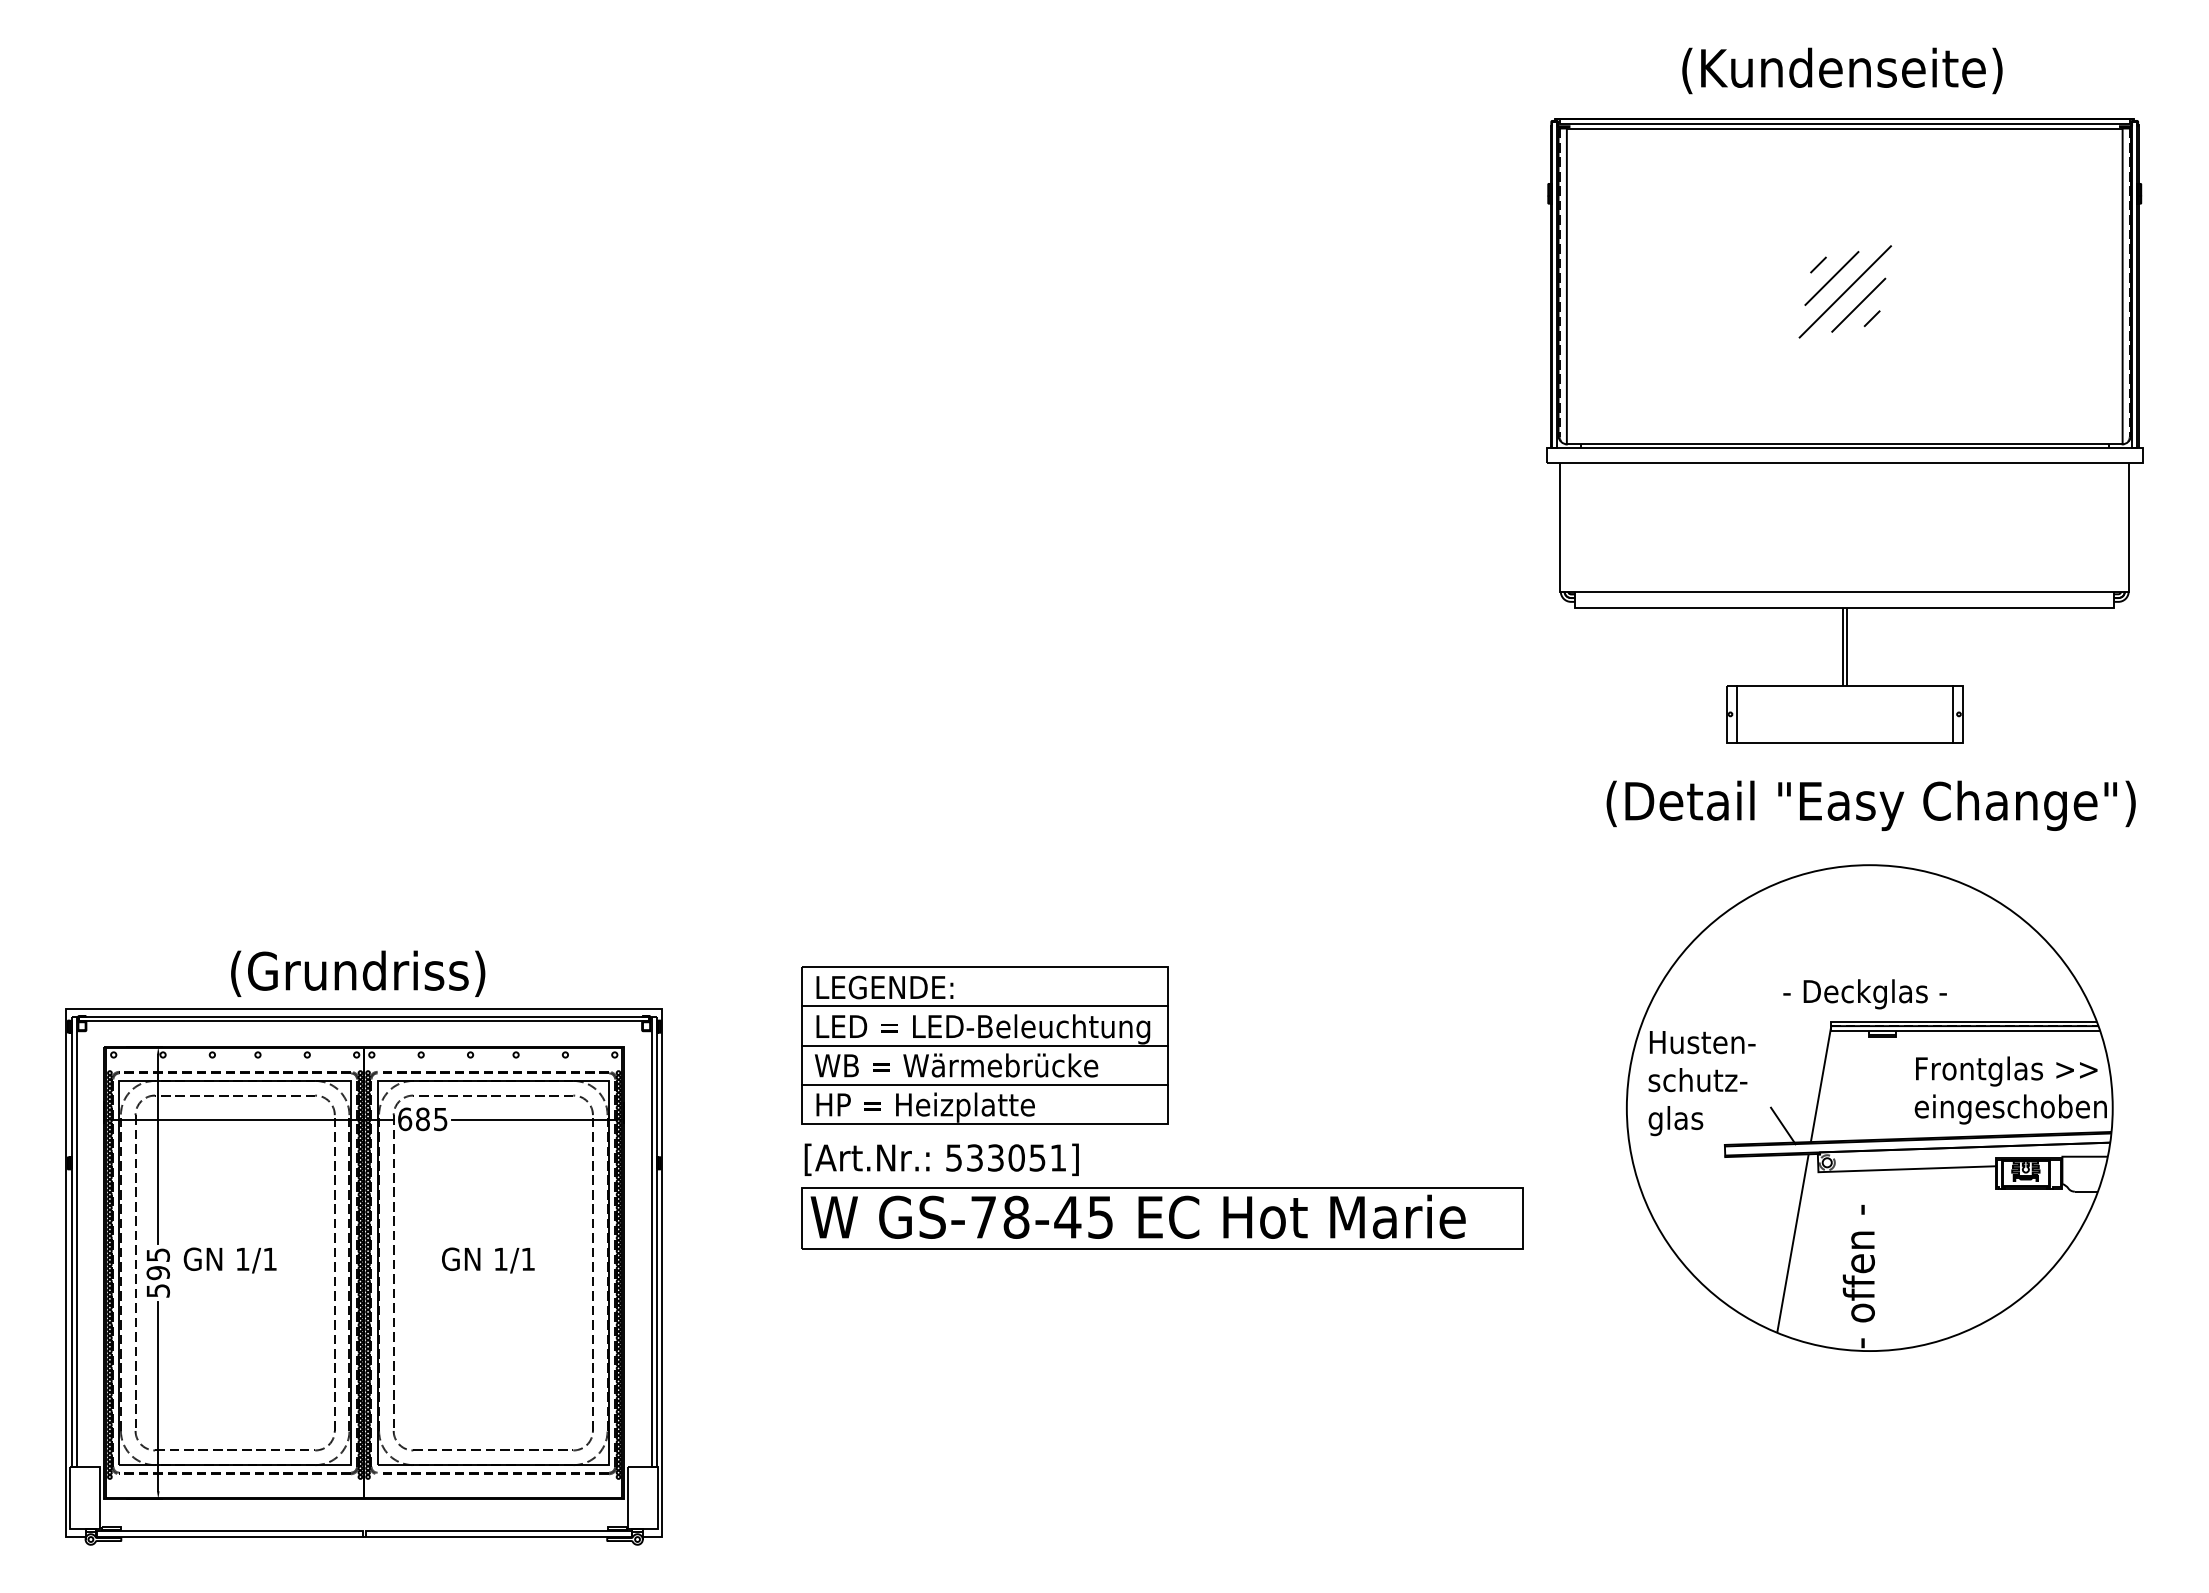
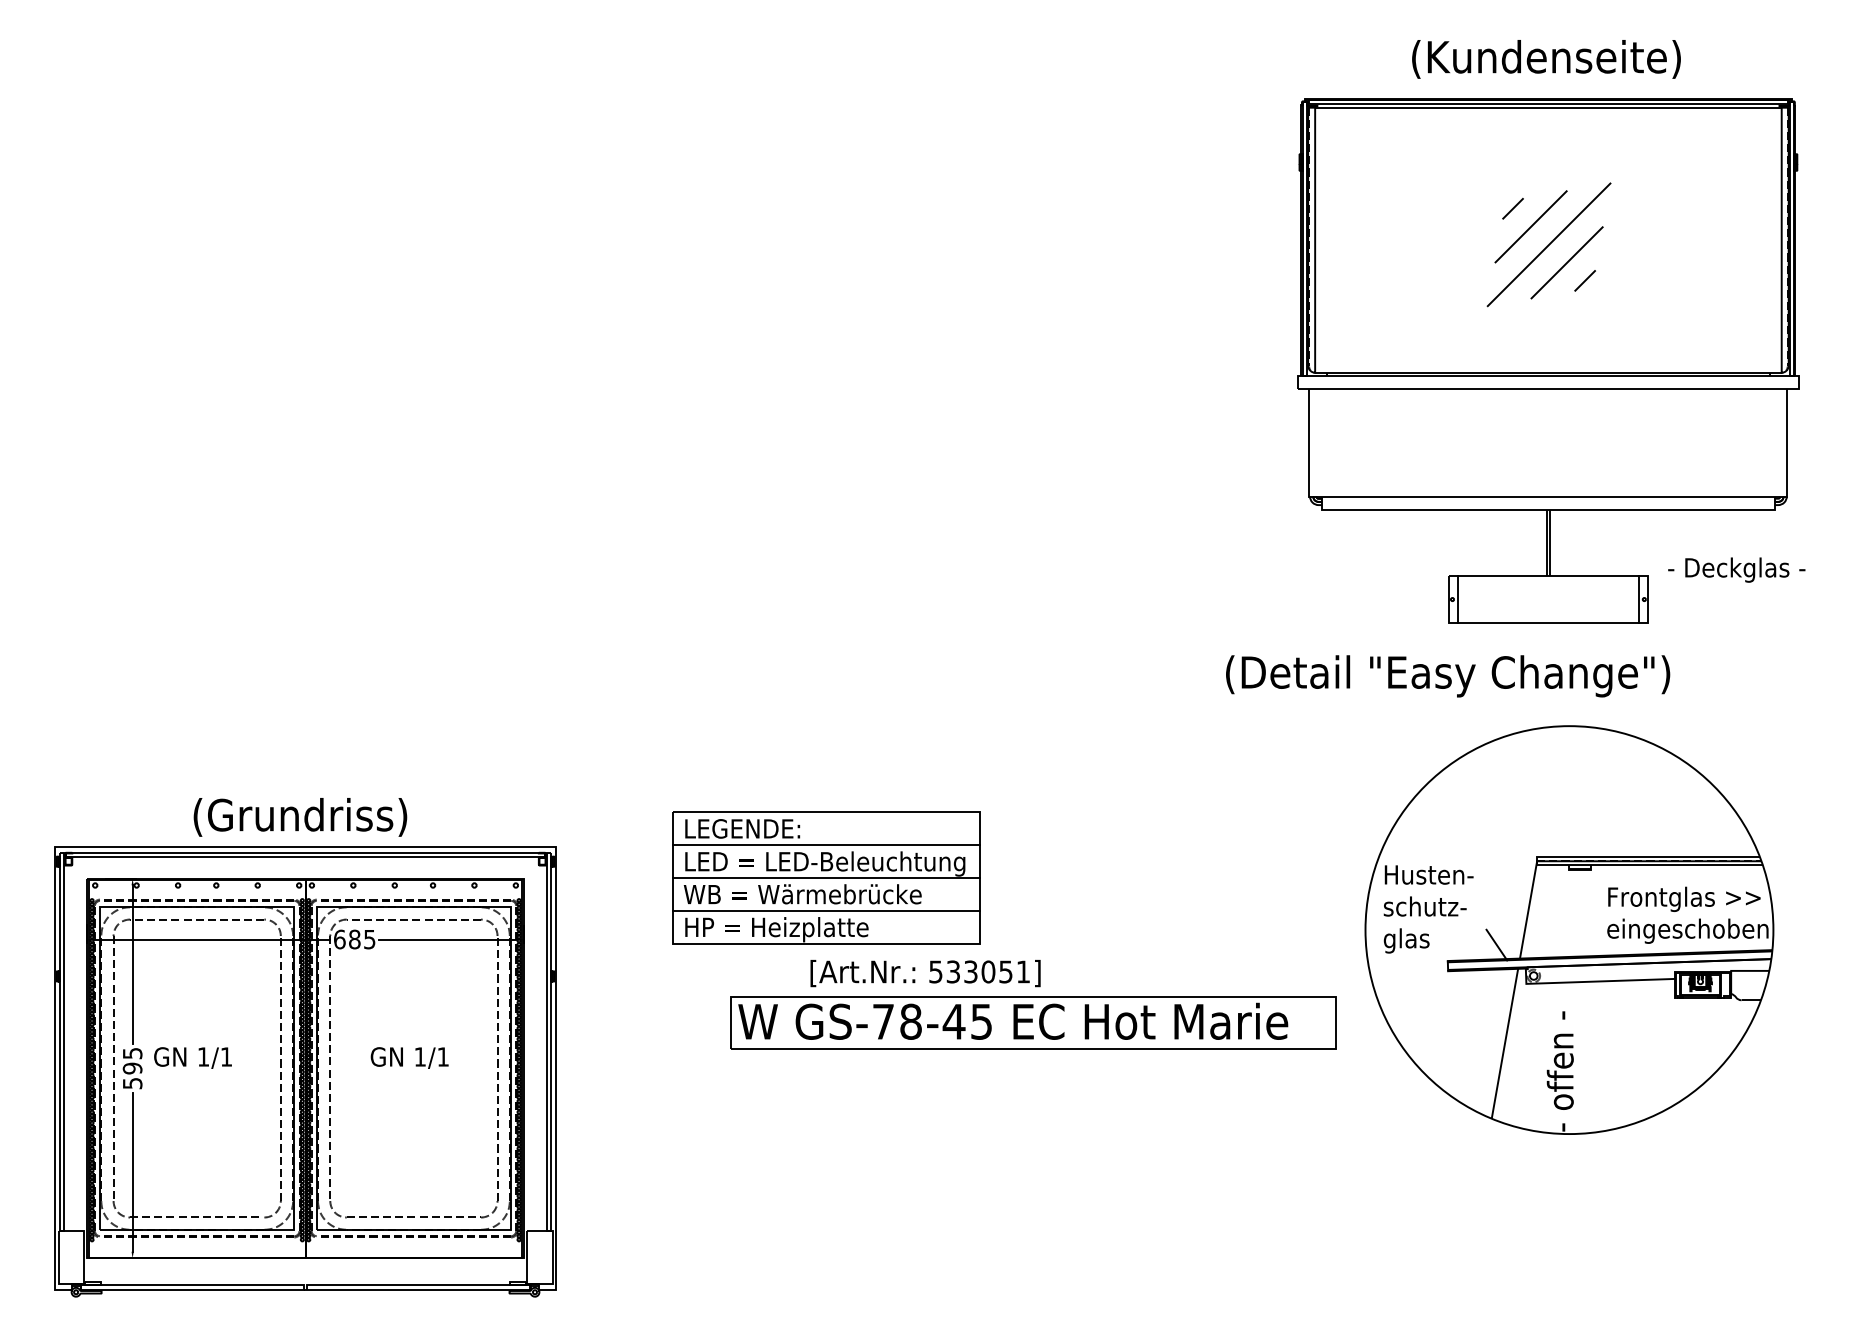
part: (1844, 291) -> (1548, 244), size x1.6
text: (1870, 805) -> (1447, 676), moved
text: (1864, 994) -> (1736, 570), moved
text: (941, 1159) -> (925, 973), moved
part: (1162, 1218) -> (1033, 1022), moved

